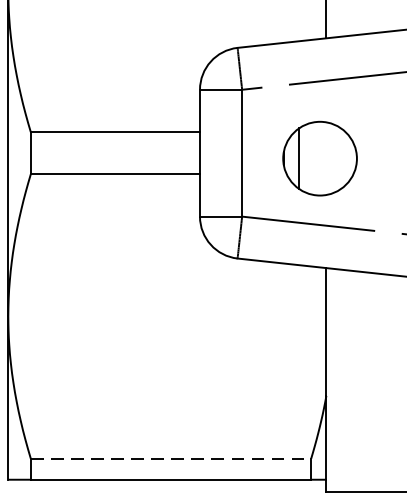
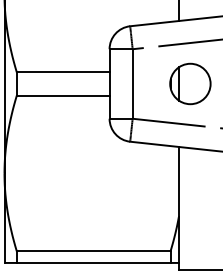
part: (320, 157) -> (190, 83), moved
line: (170, 458) -> (93, 251), dashed -> solid

